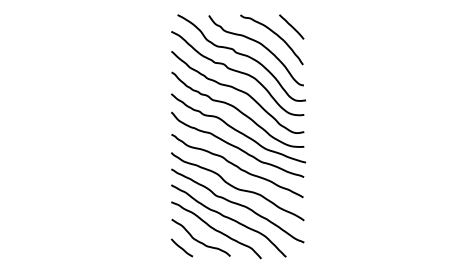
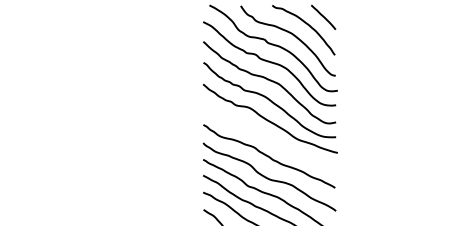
curve: (237, 146) -> (269, 136), removed

